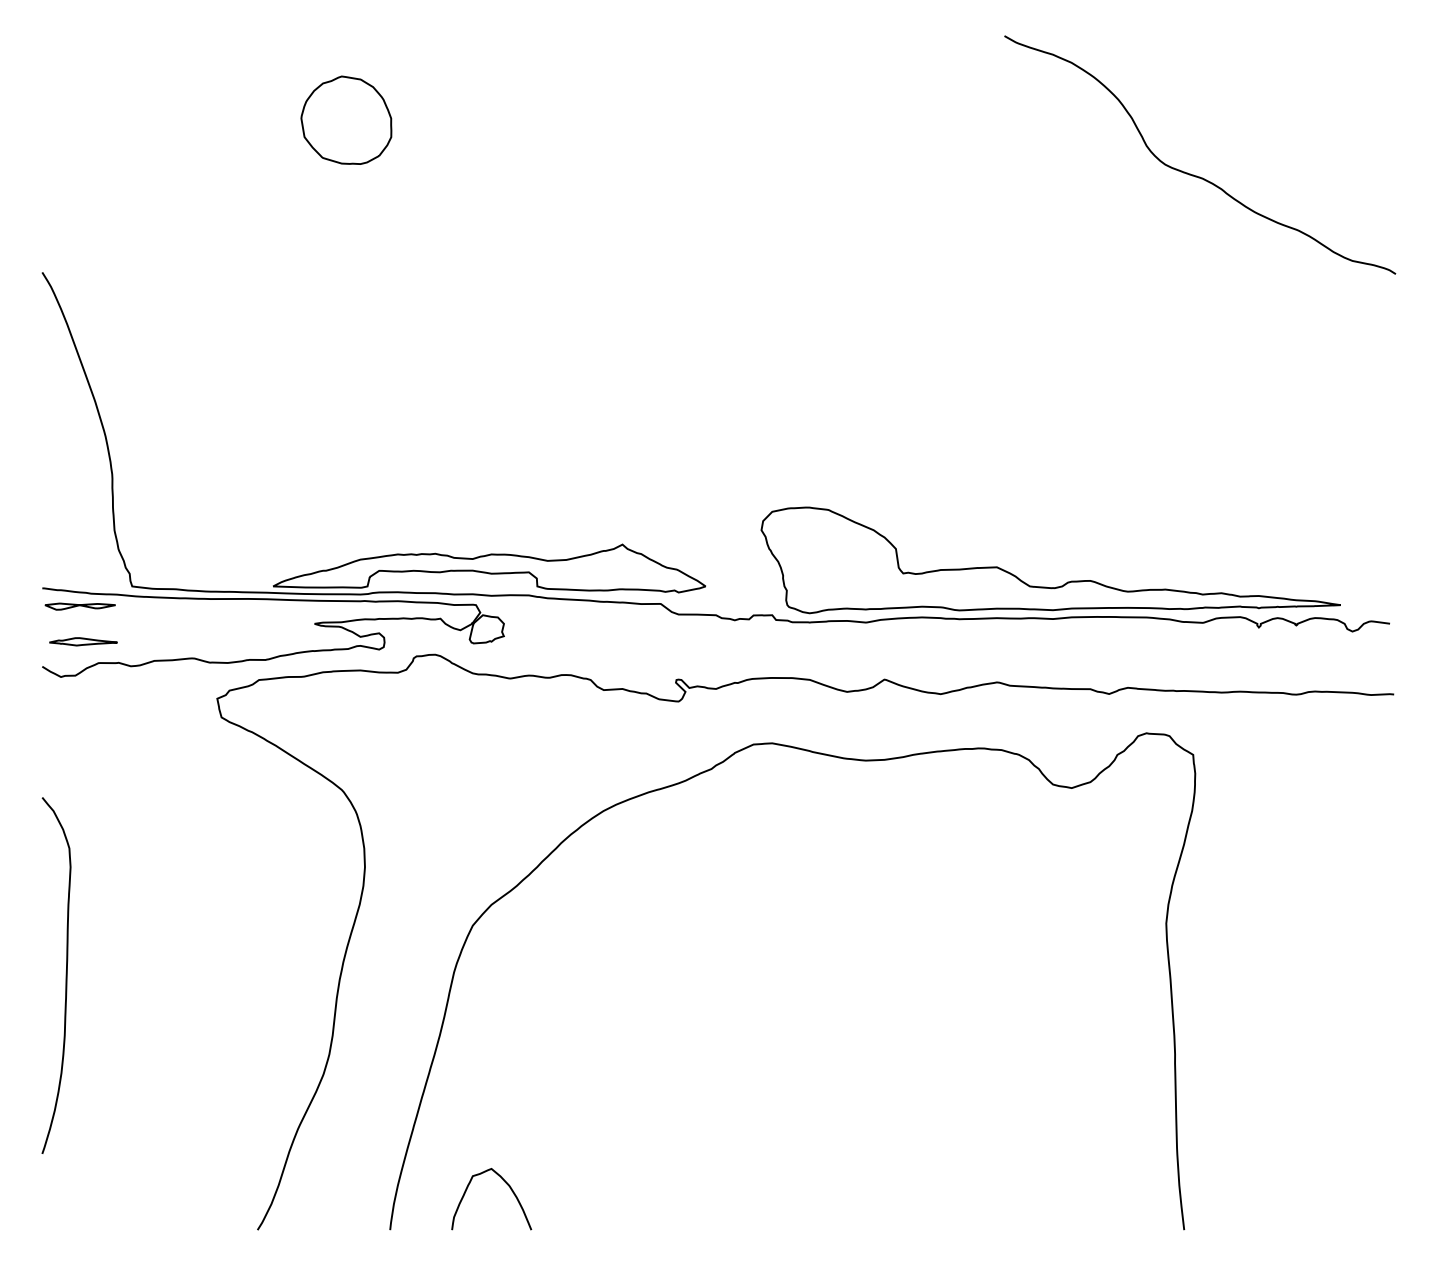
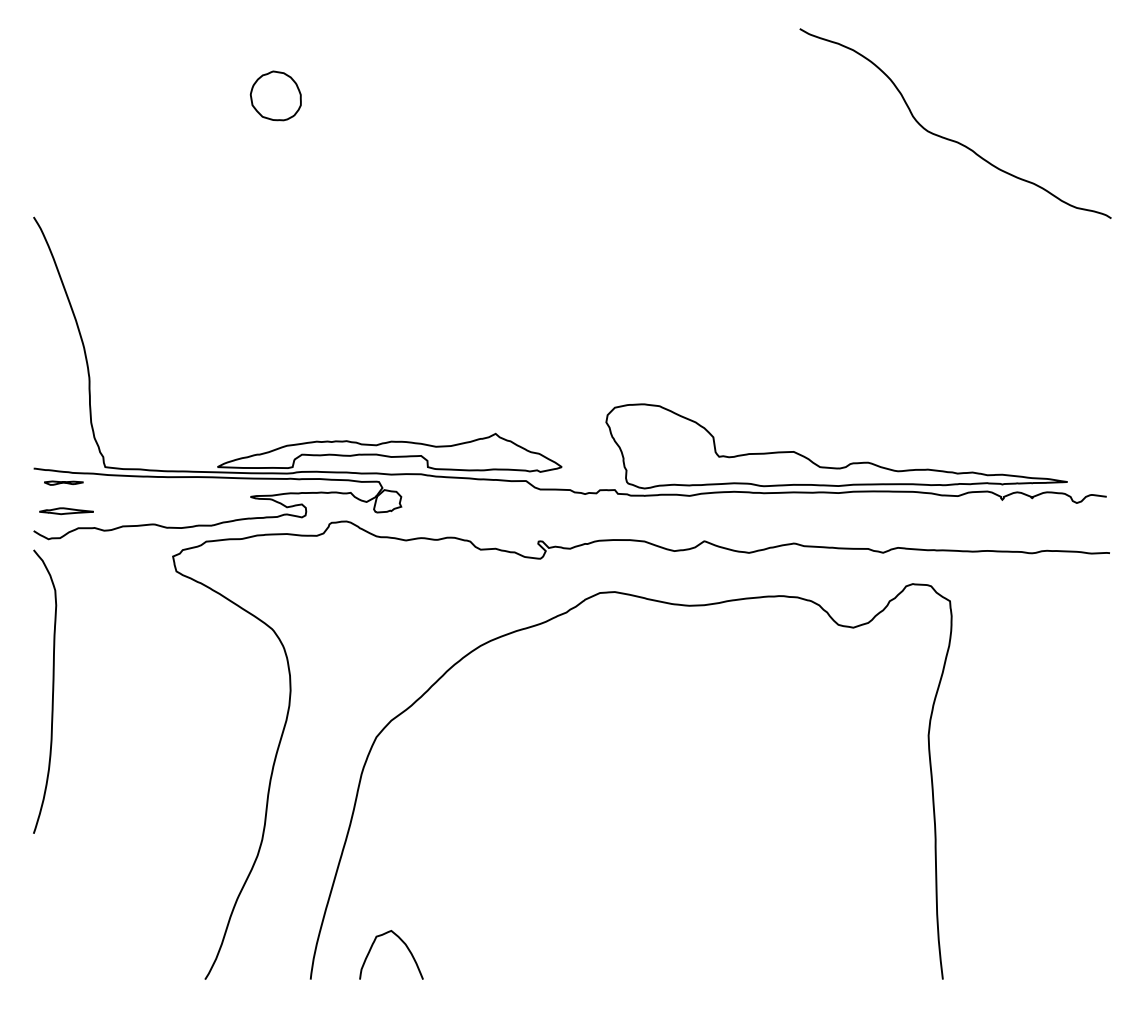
part: (346, 119) -> (275, 95), size x0.7
part: (79, 606) -> (63, 483), size x0.7
curve: (65, 975) -> (52, 691), moved

